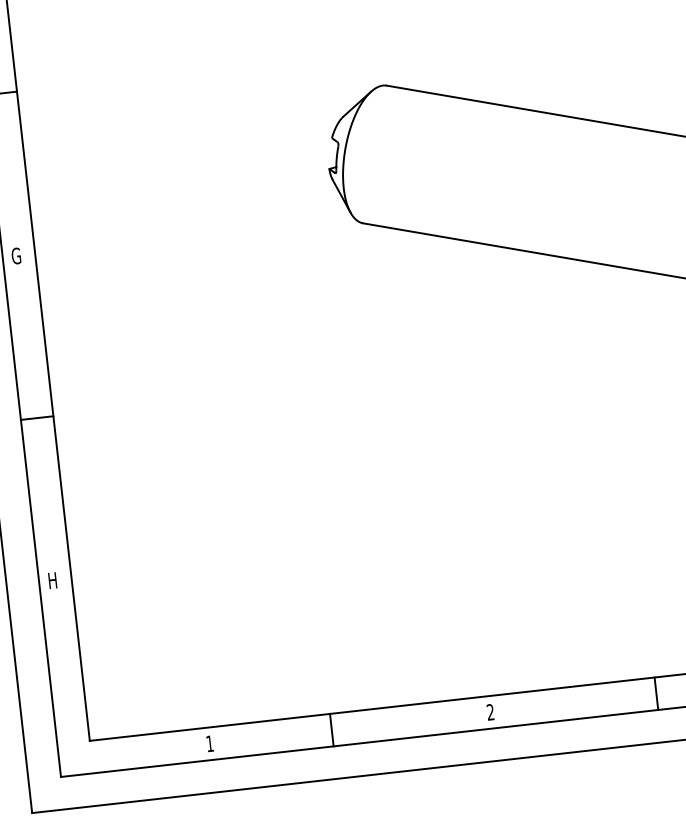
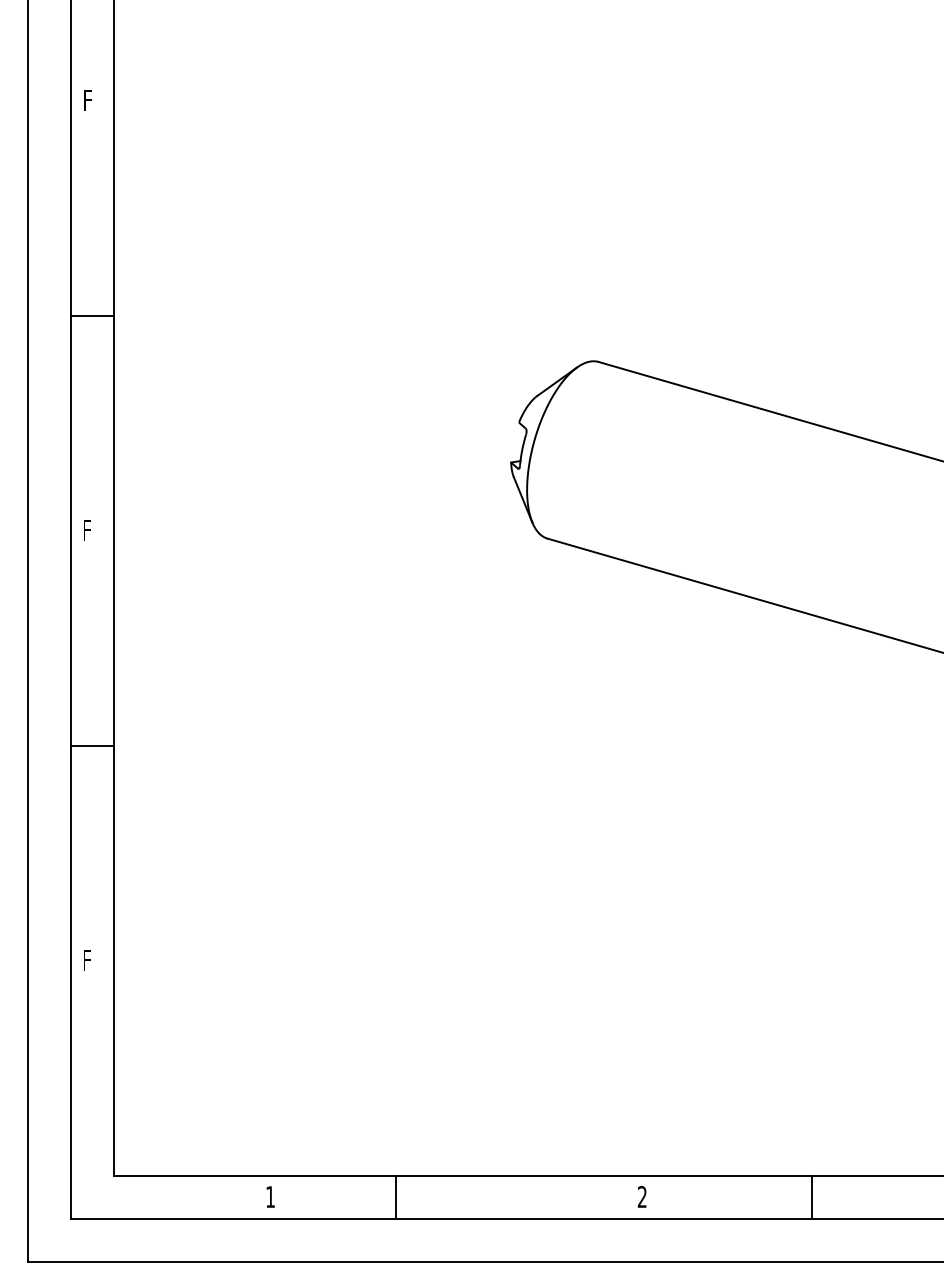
text: (16, 256) -> (88, 530), G -> F
text: (53, 580) -> (89, 960), H -> F
line: (656, 693) -> (811, 1196), moved
line: (331, 729) -> (395, 1196), moved

